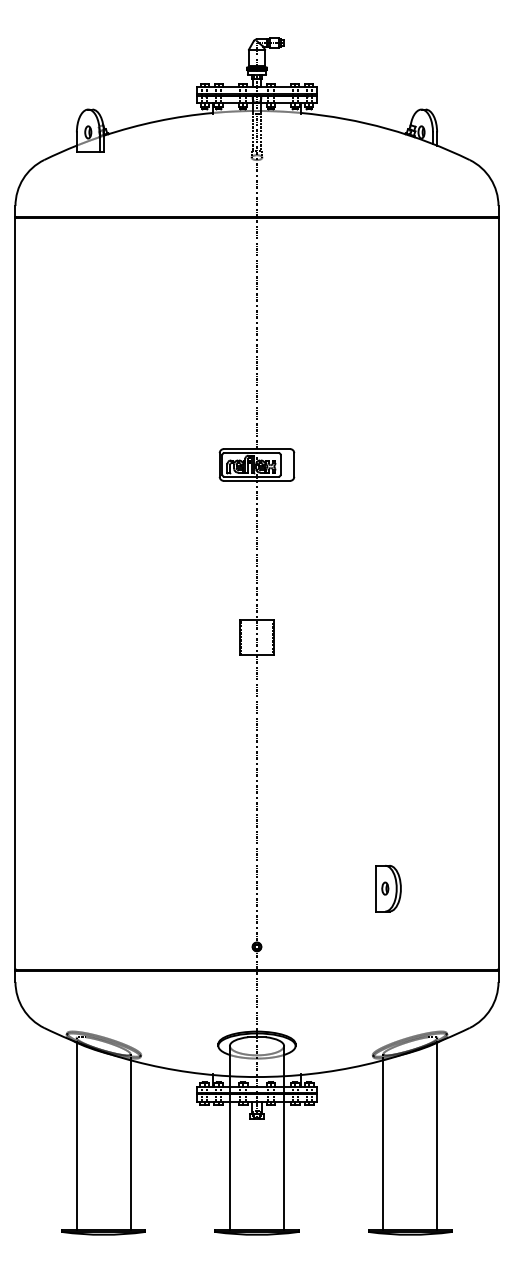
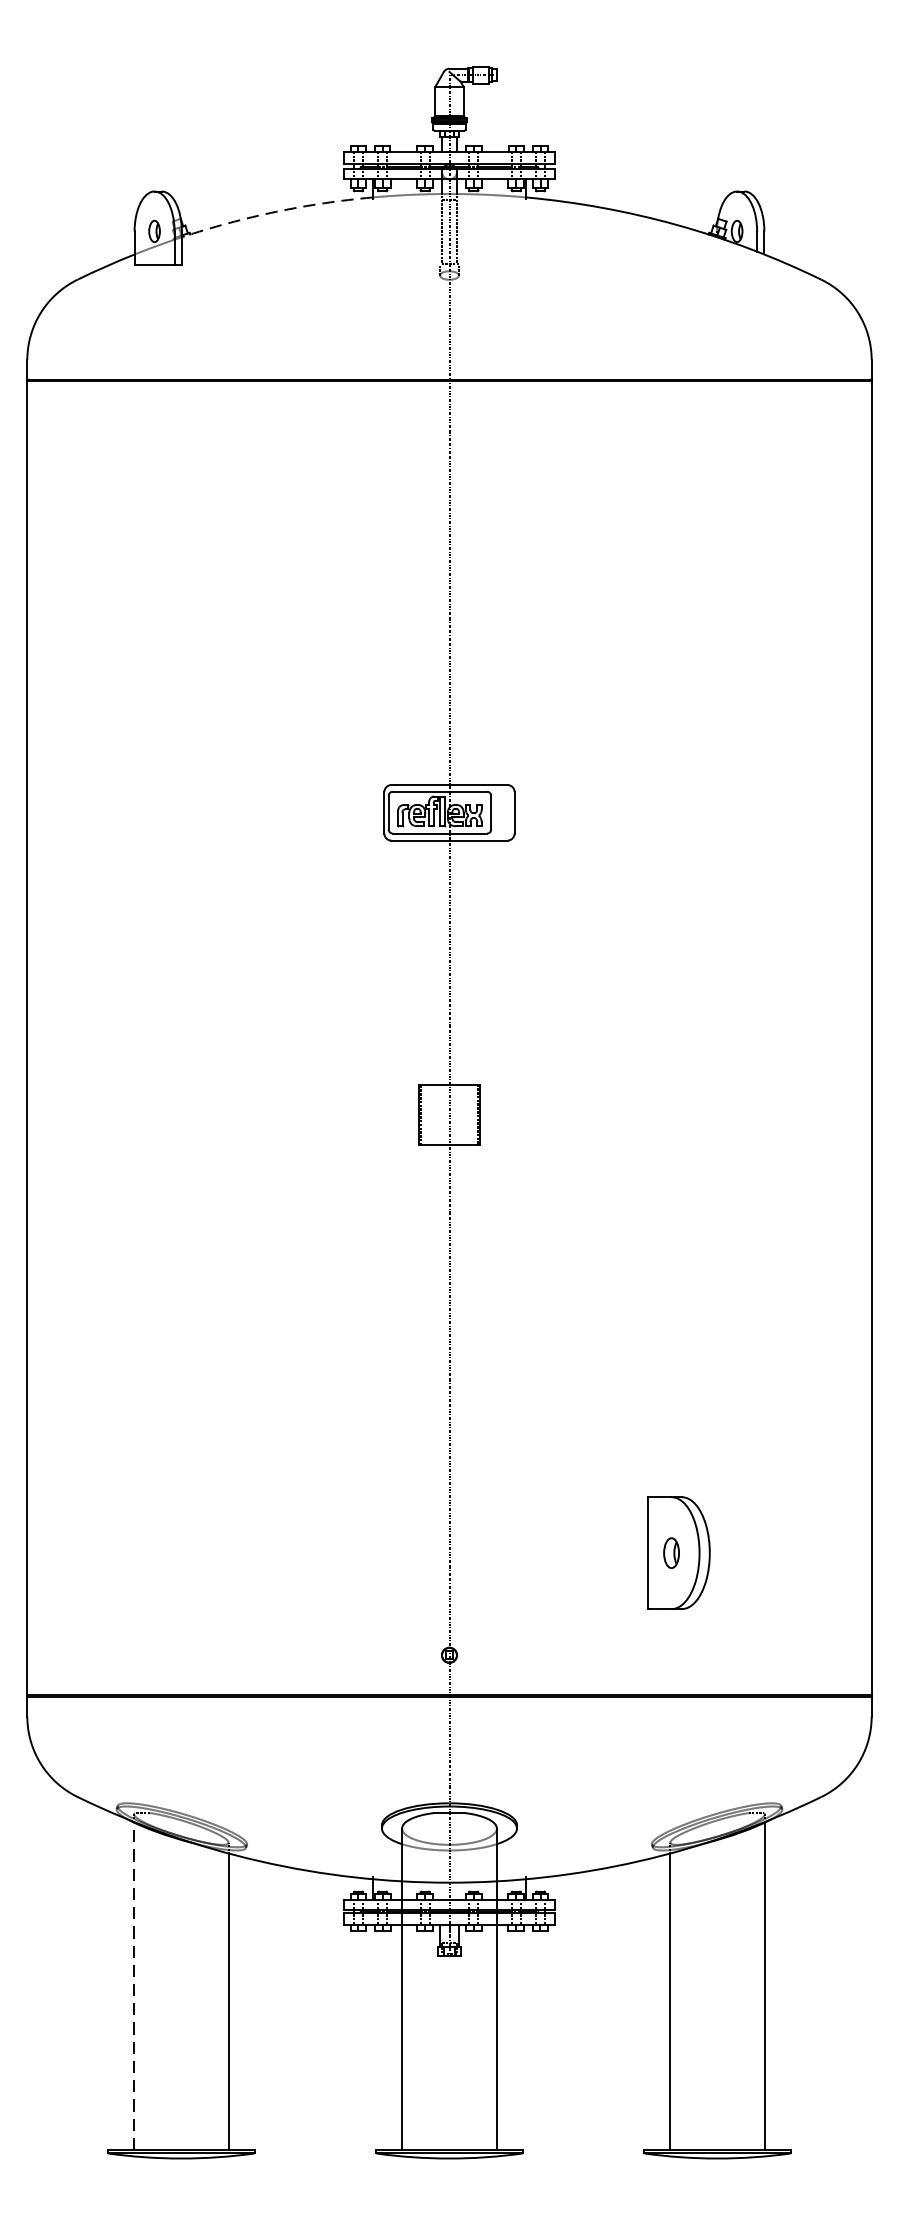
arc: (157, 121) -> (275, 212), solid -> dashed
part: (388, 888) -> (679, 1553), size x1.4
line: (76, 1136) -> (133, 1986), solid -> dashed

